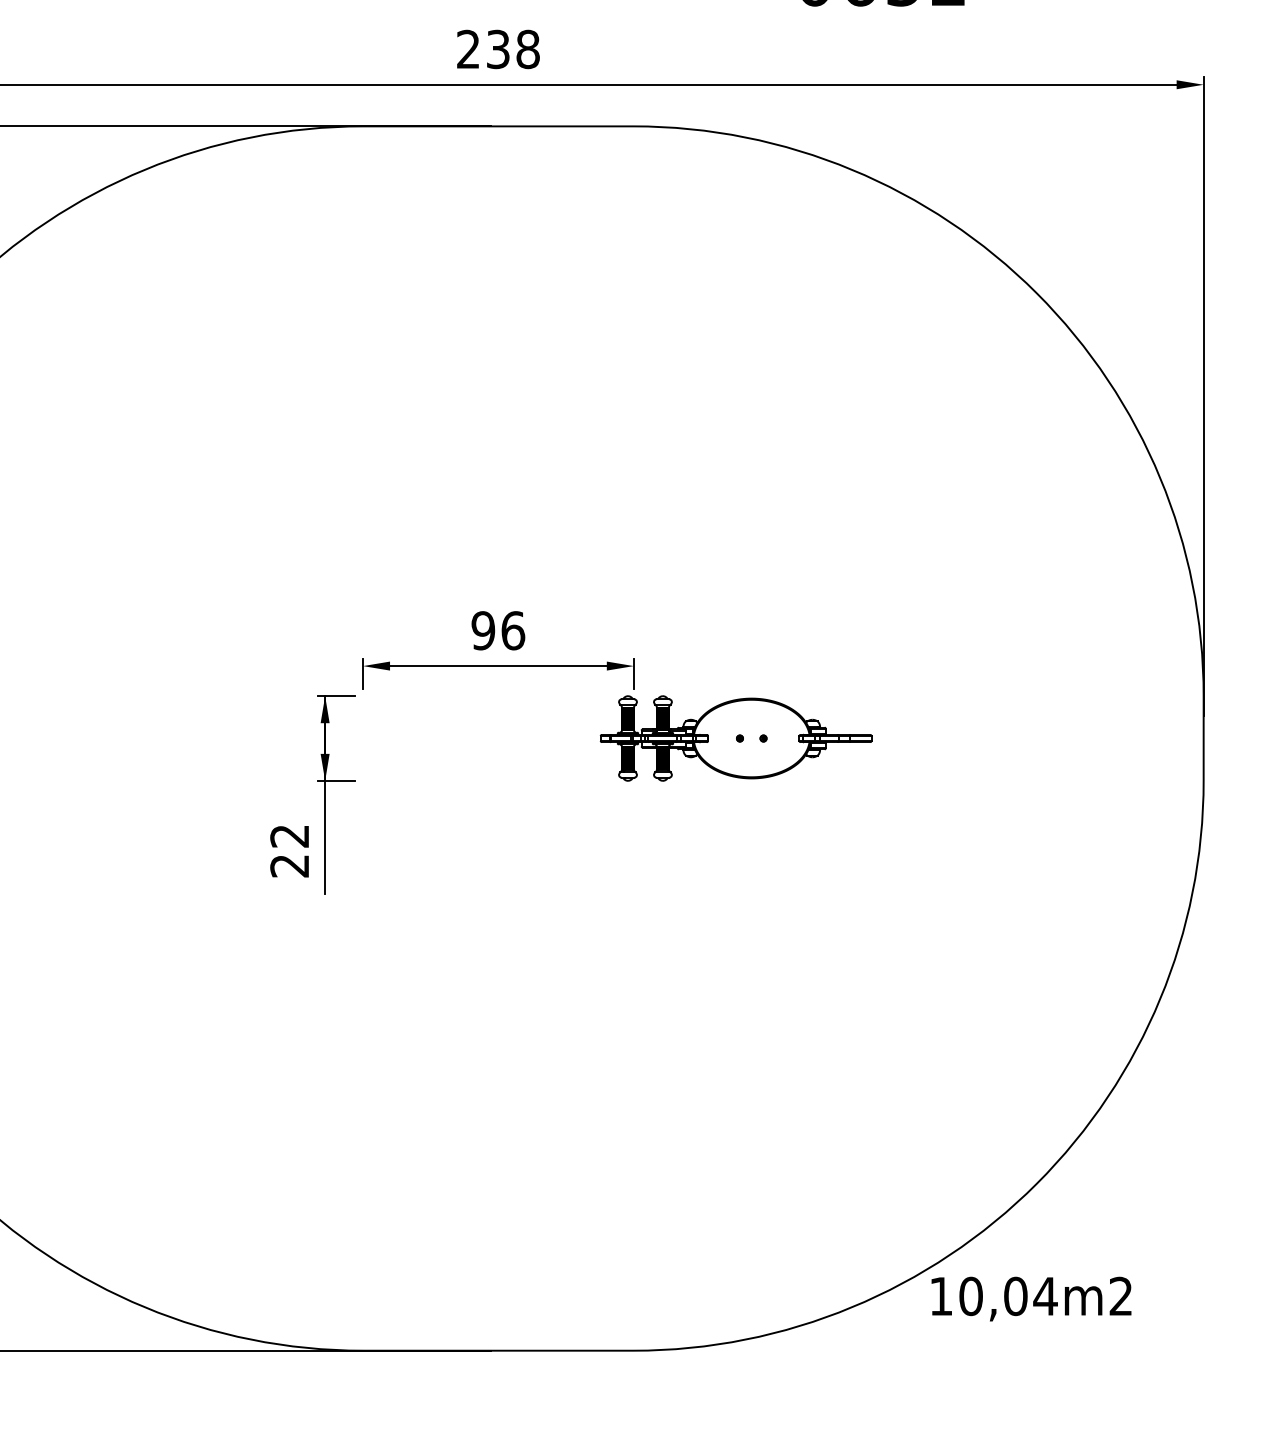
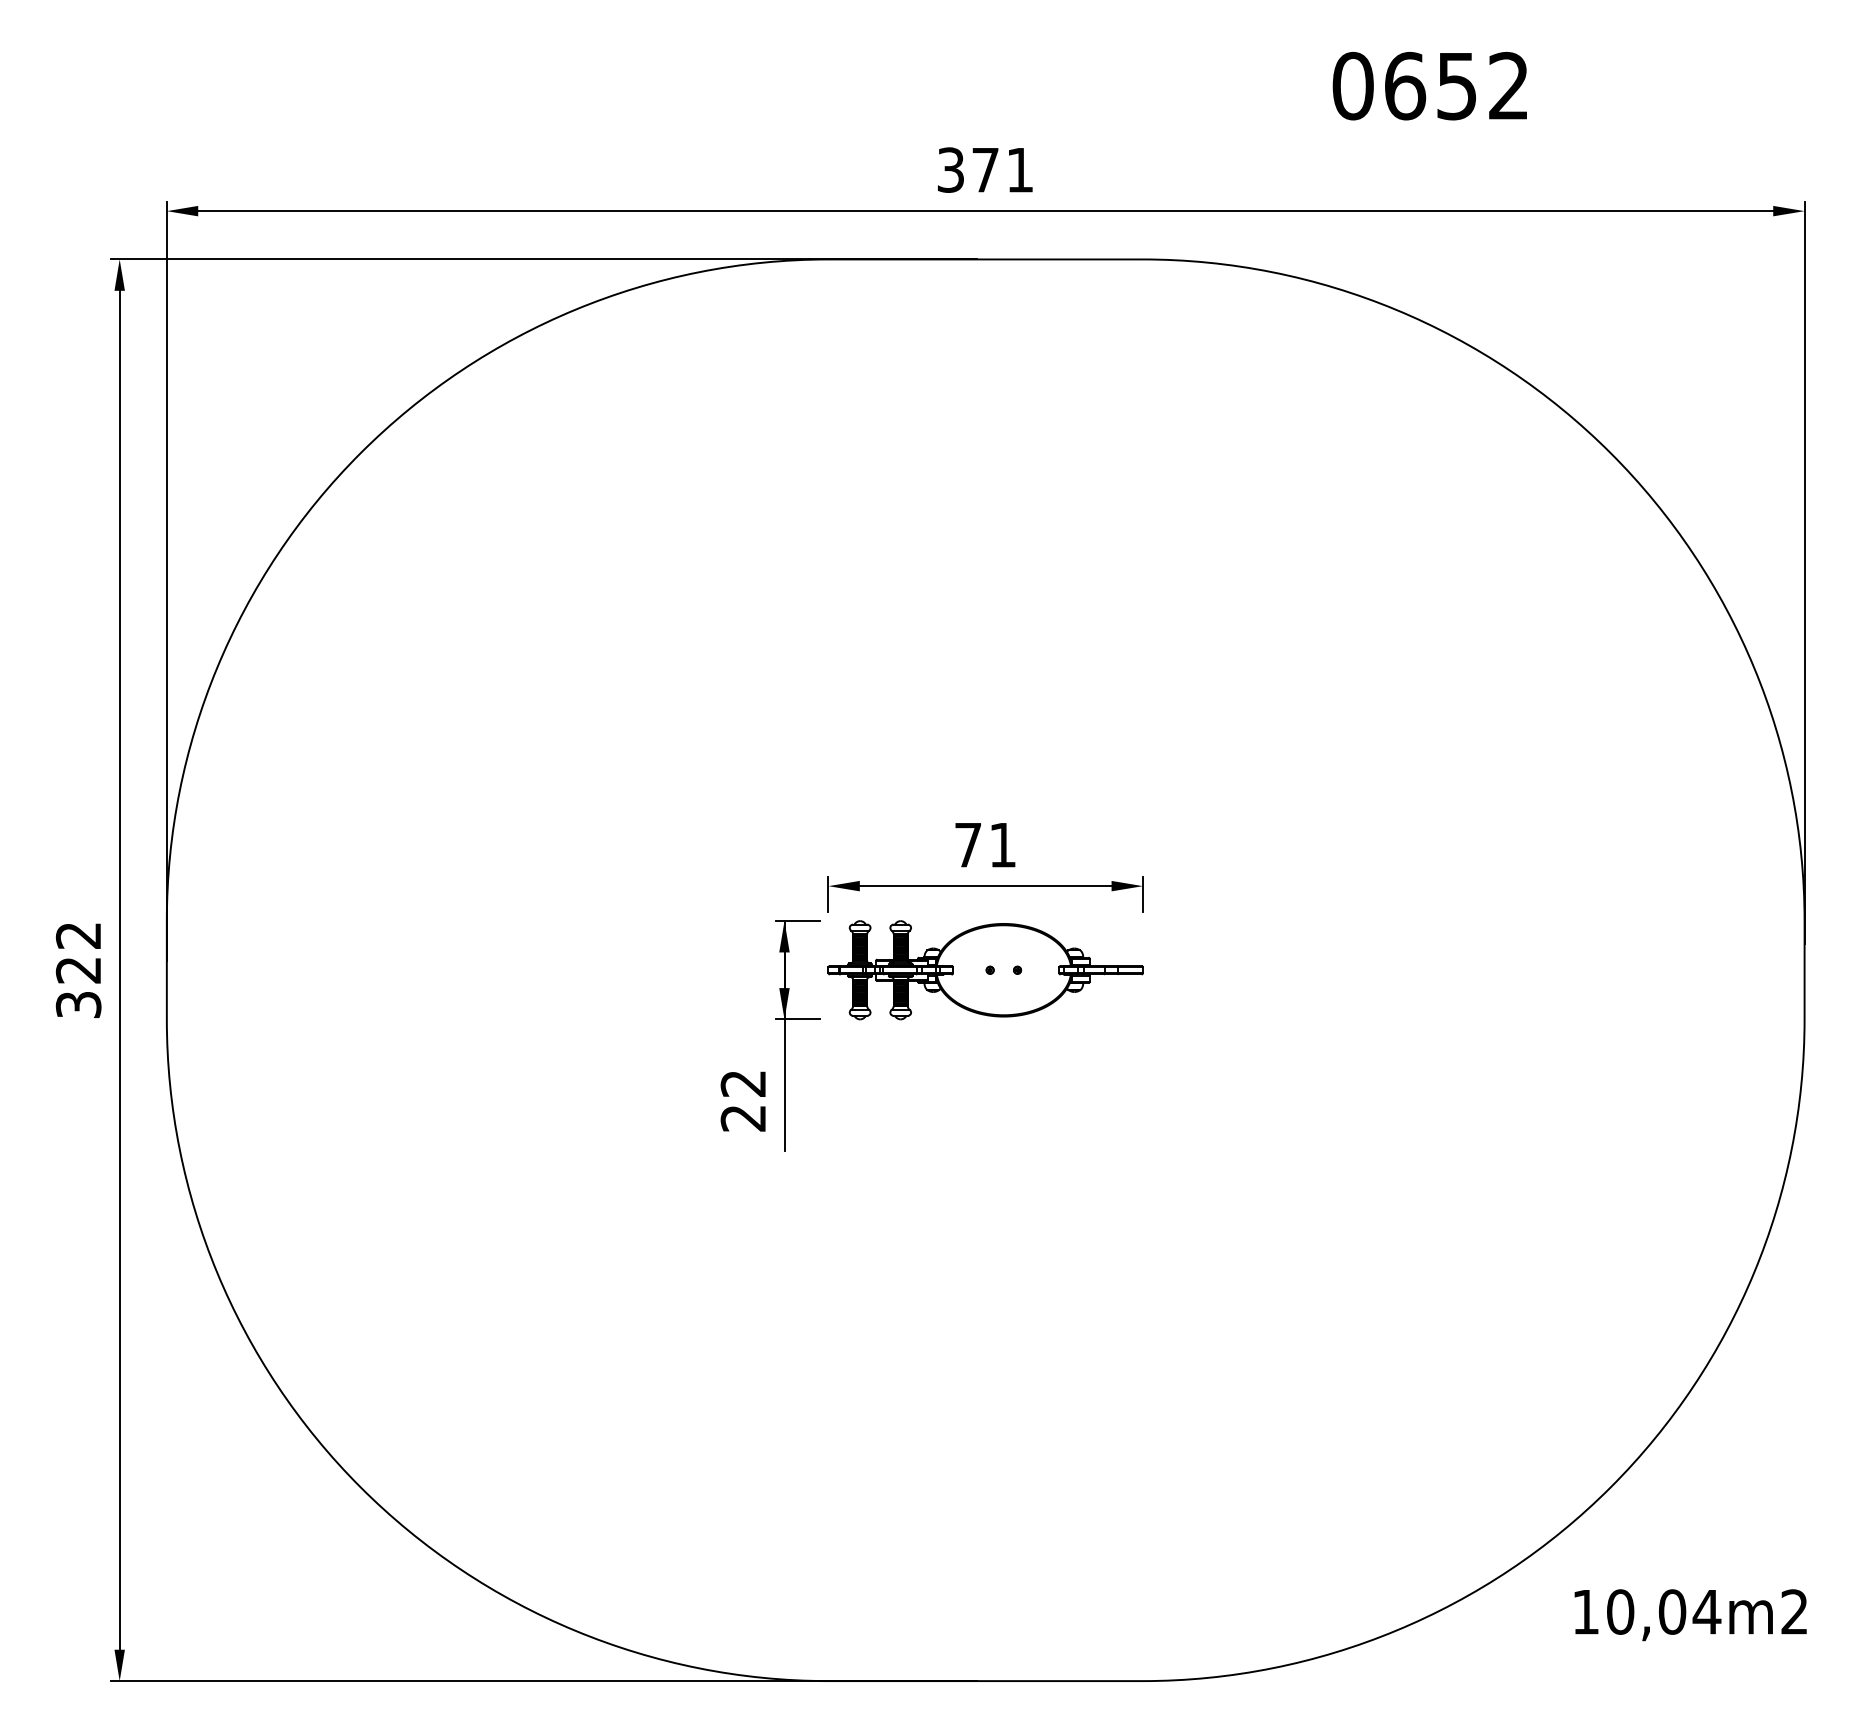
text: (498, 48) -> (985, 169), 238 -> 371
text: (498, 630) -> (985, 844), 96 -> 71
part: (735, 738) -> (985, 970), moved
text: (1031, 1299) -> (1690, 1615), moved

